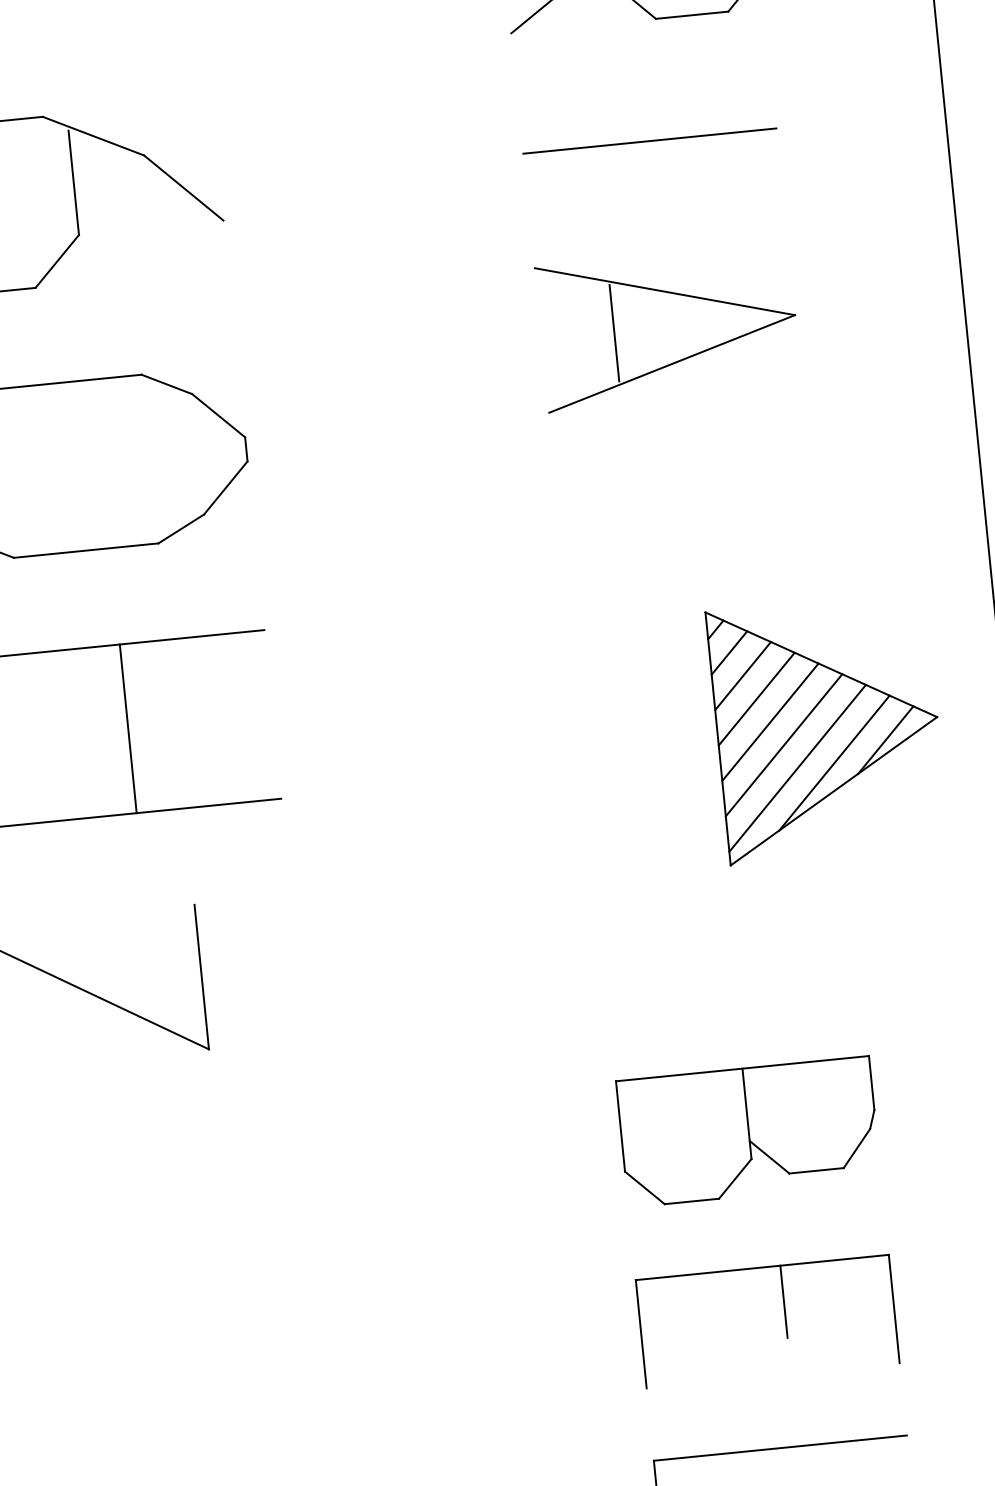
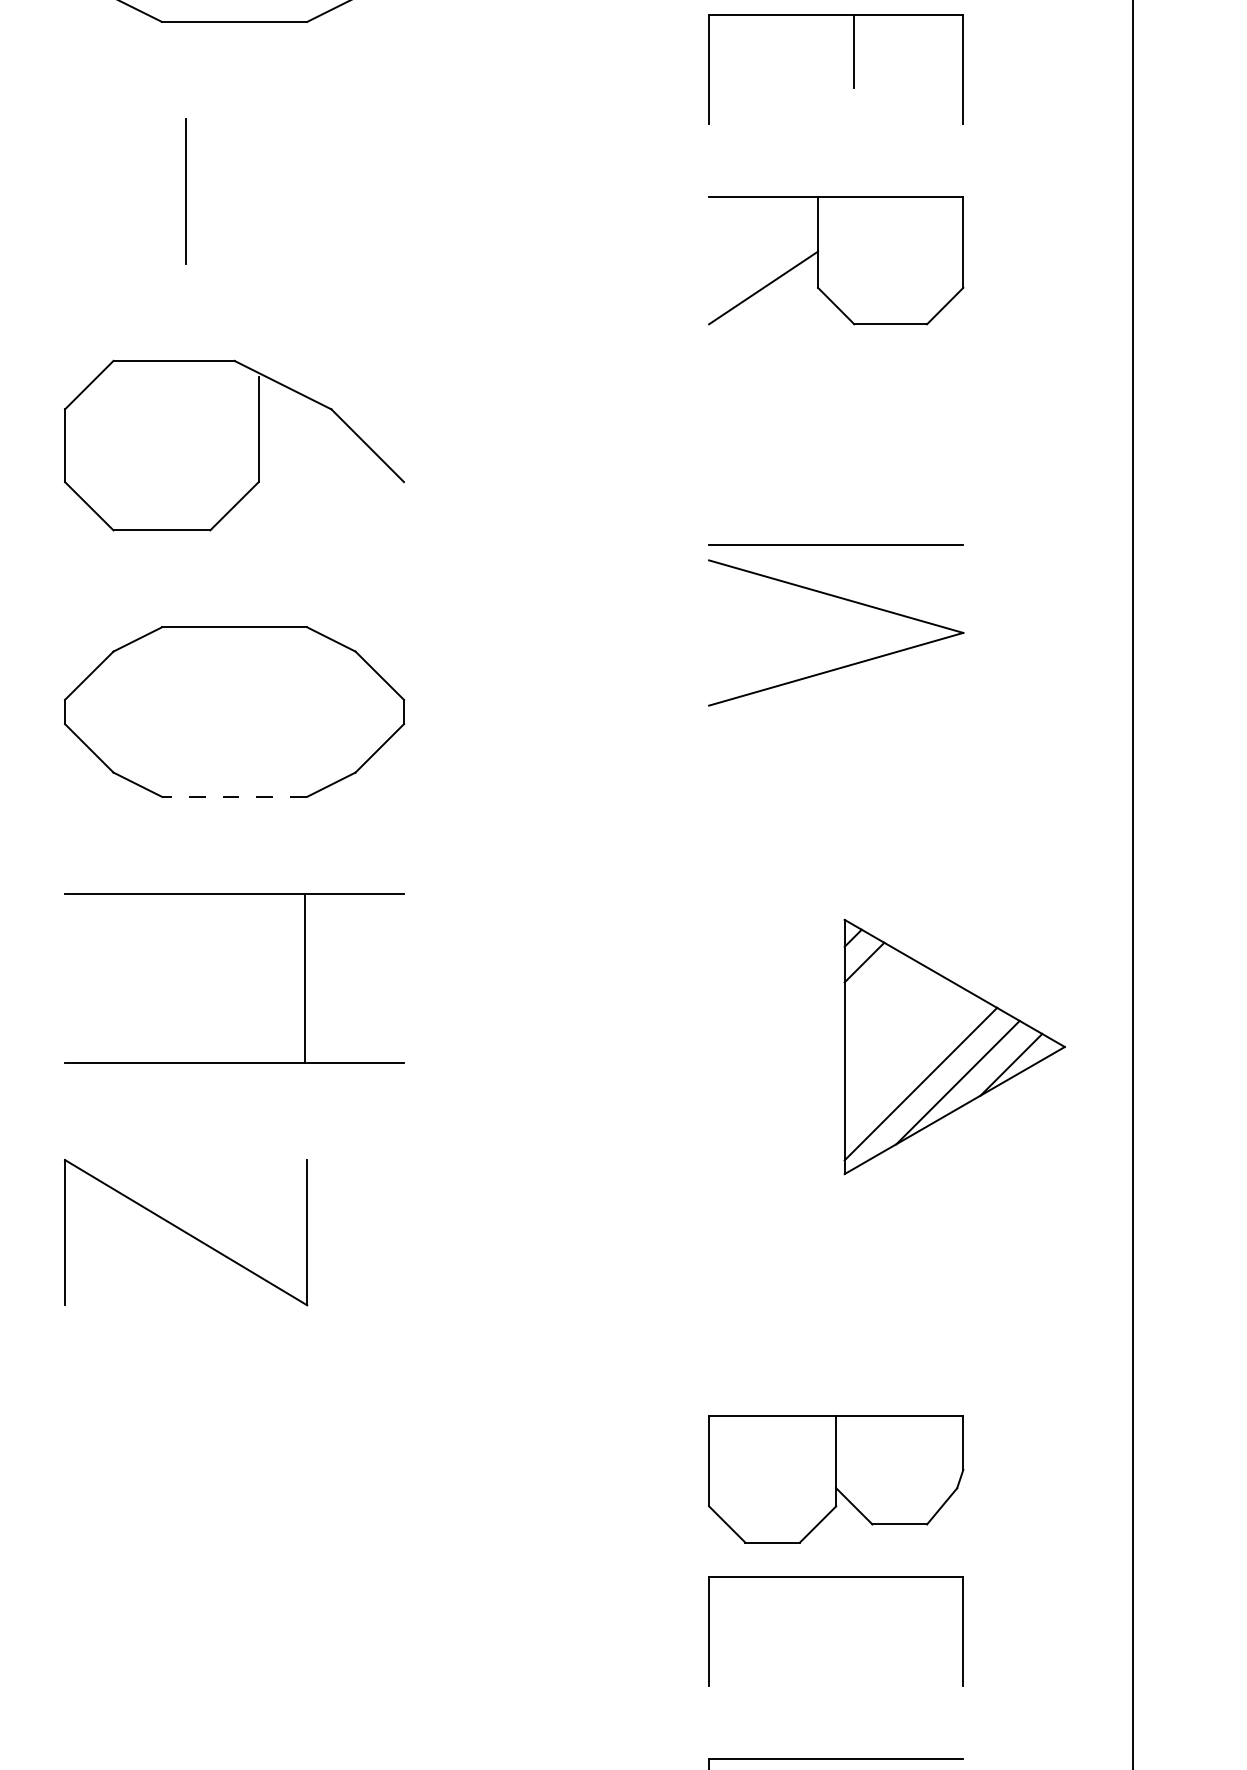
line: (649, 140) -> (835, 544), moved
line: (614, 332) -> (781, 632), removed
line: (86, 550) -> (234, 796), solid -> dashed
line: (742, 675) -> (875, 986), removed
line: (756, 698) -> (886, 1010), removed
line: (770, 722) -> (898, 1035), removed
line: (128, 729) -> (304, 978), moved
line: (783, 744) -> (909, 1059), removed
part: (749, 1132) -> (836, 1479), moved
line: (784, 1301) -> (854, 1613), removed

